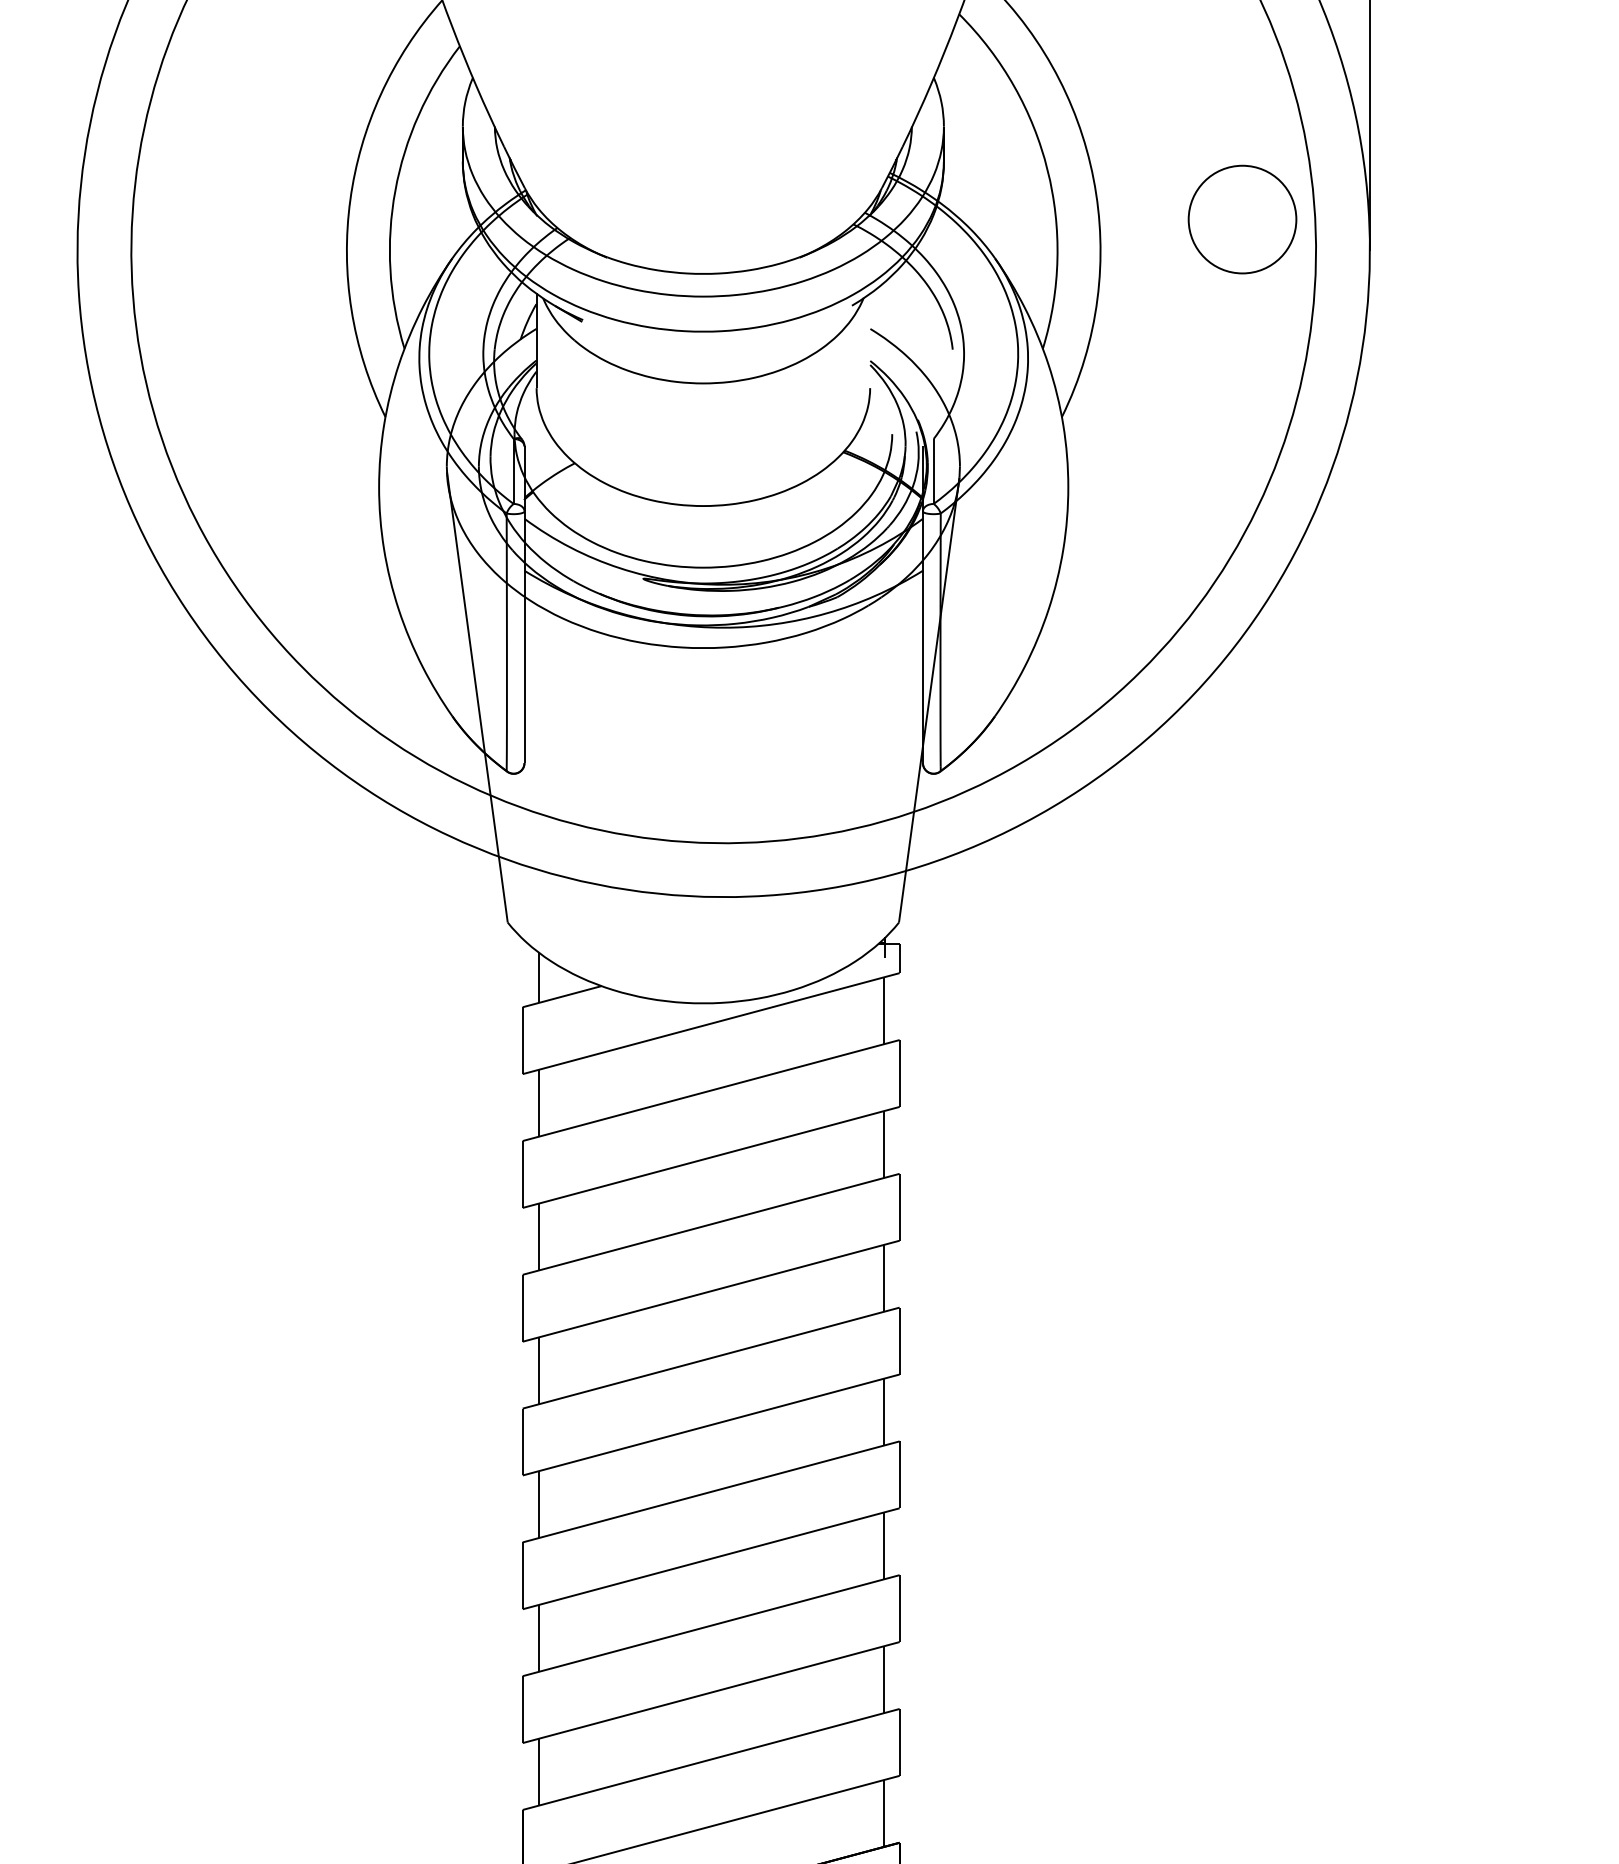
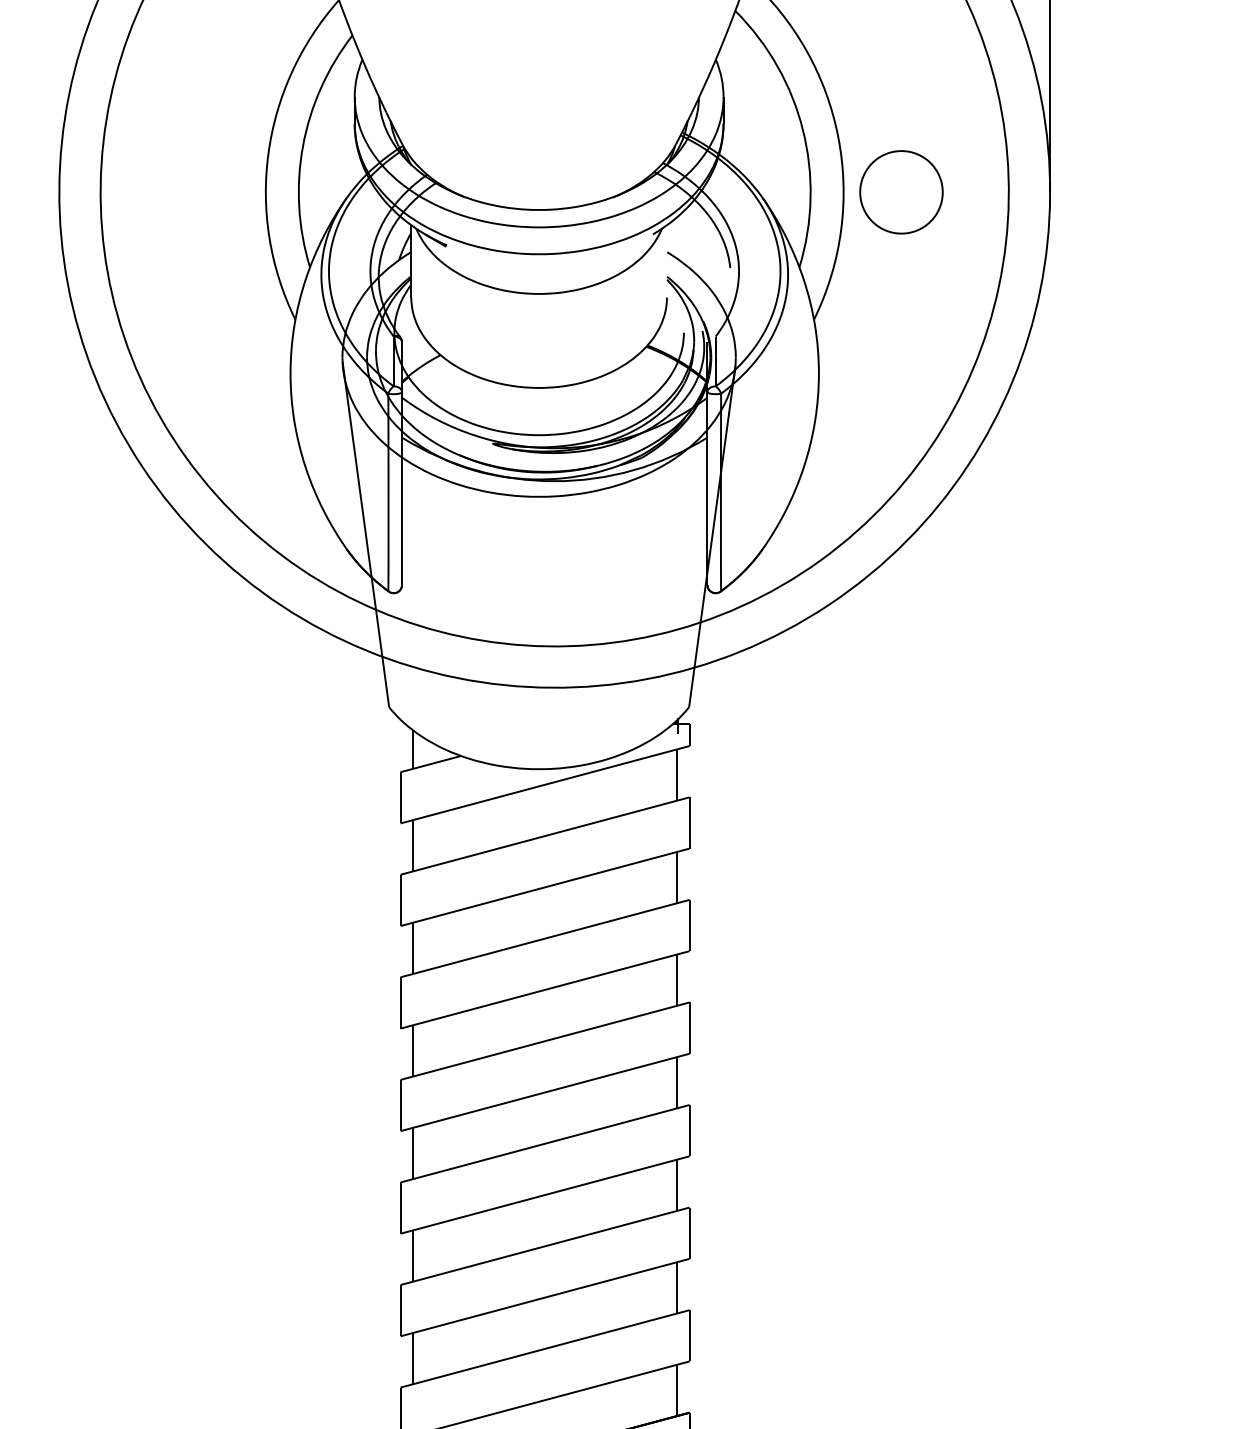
part: (1242, 219) -> (901, 192), moved

